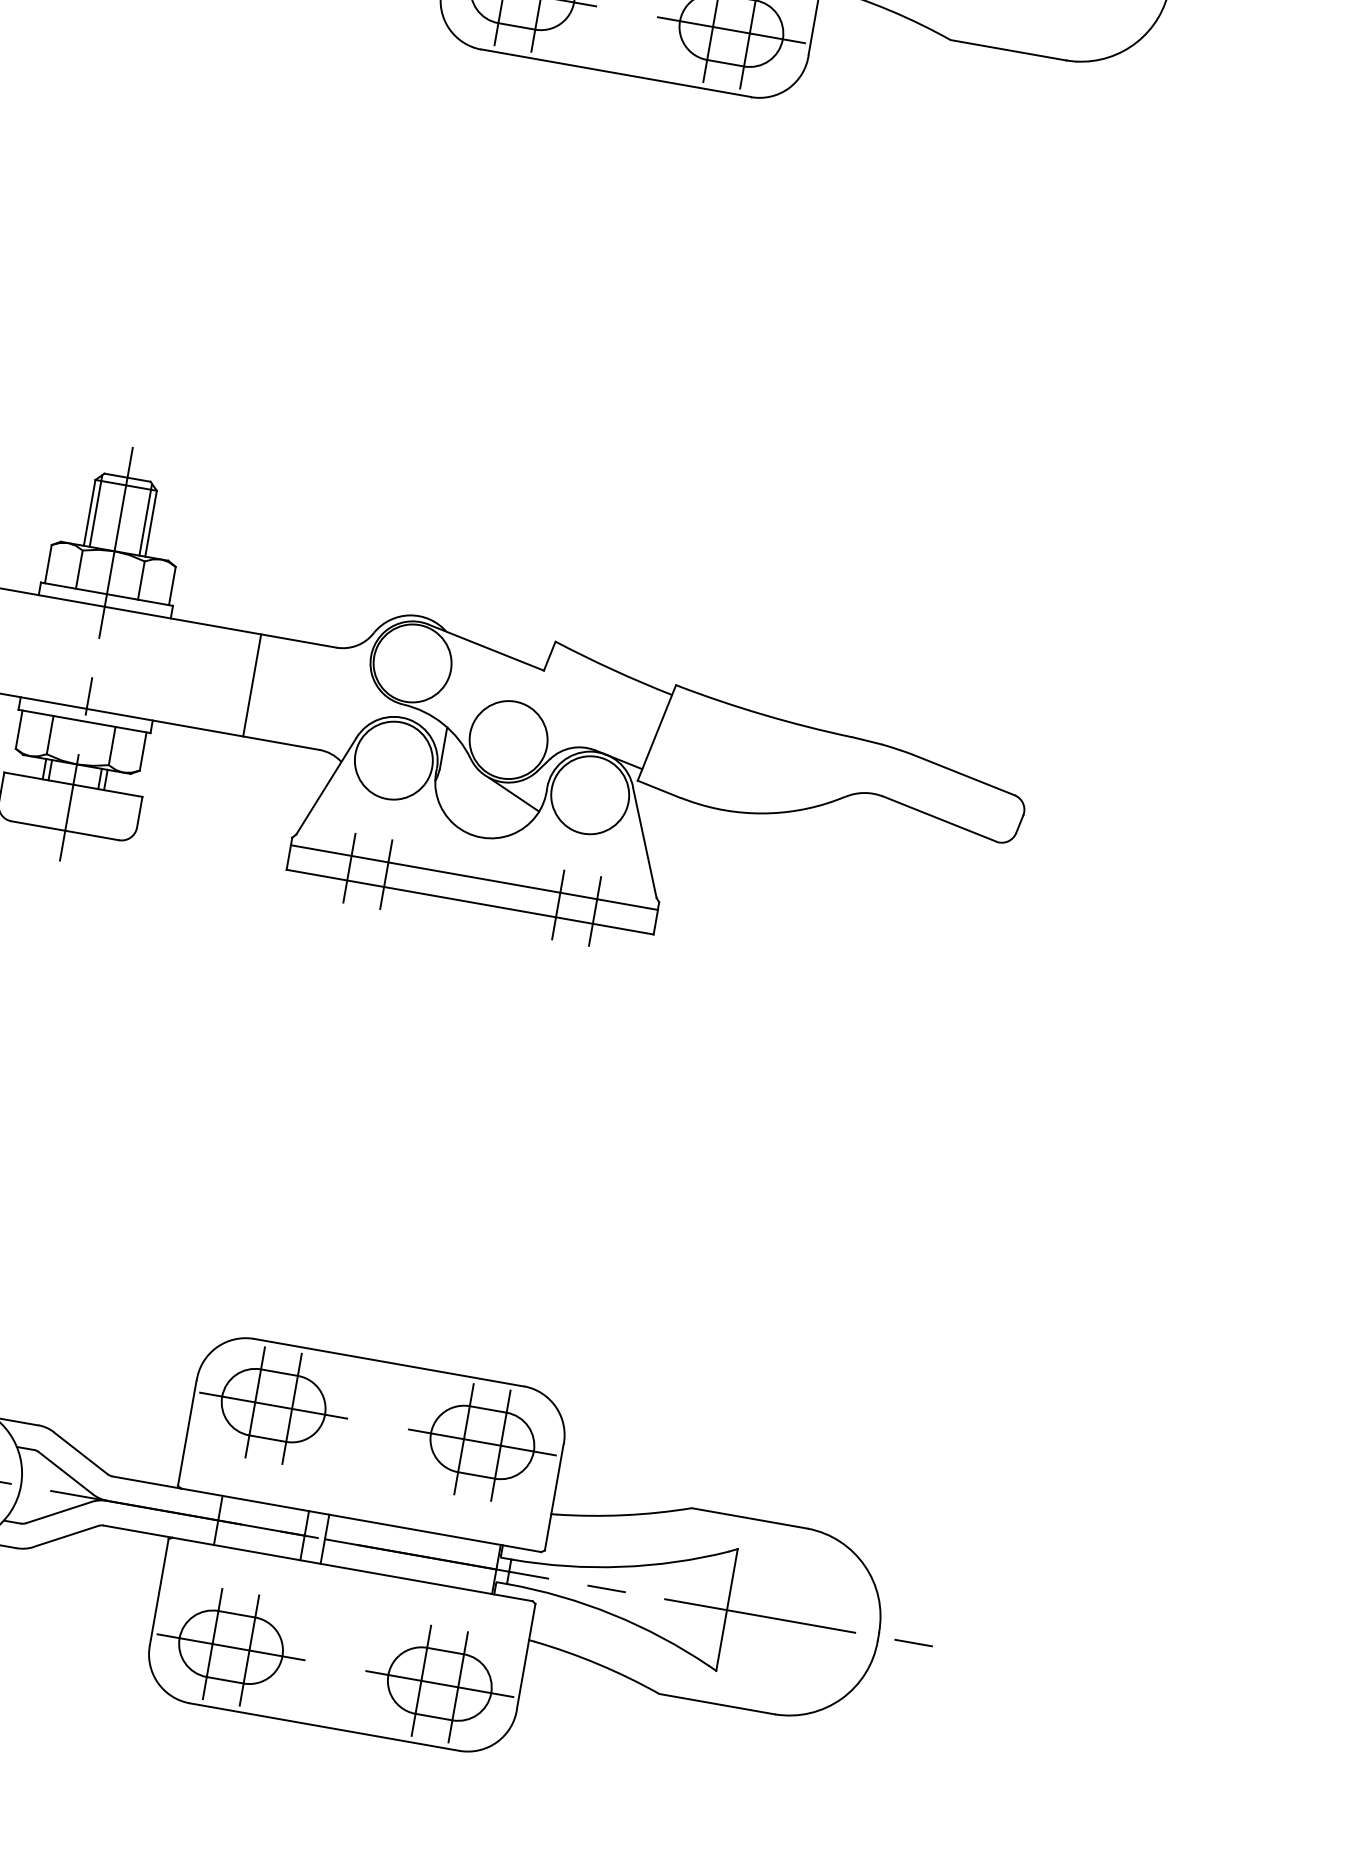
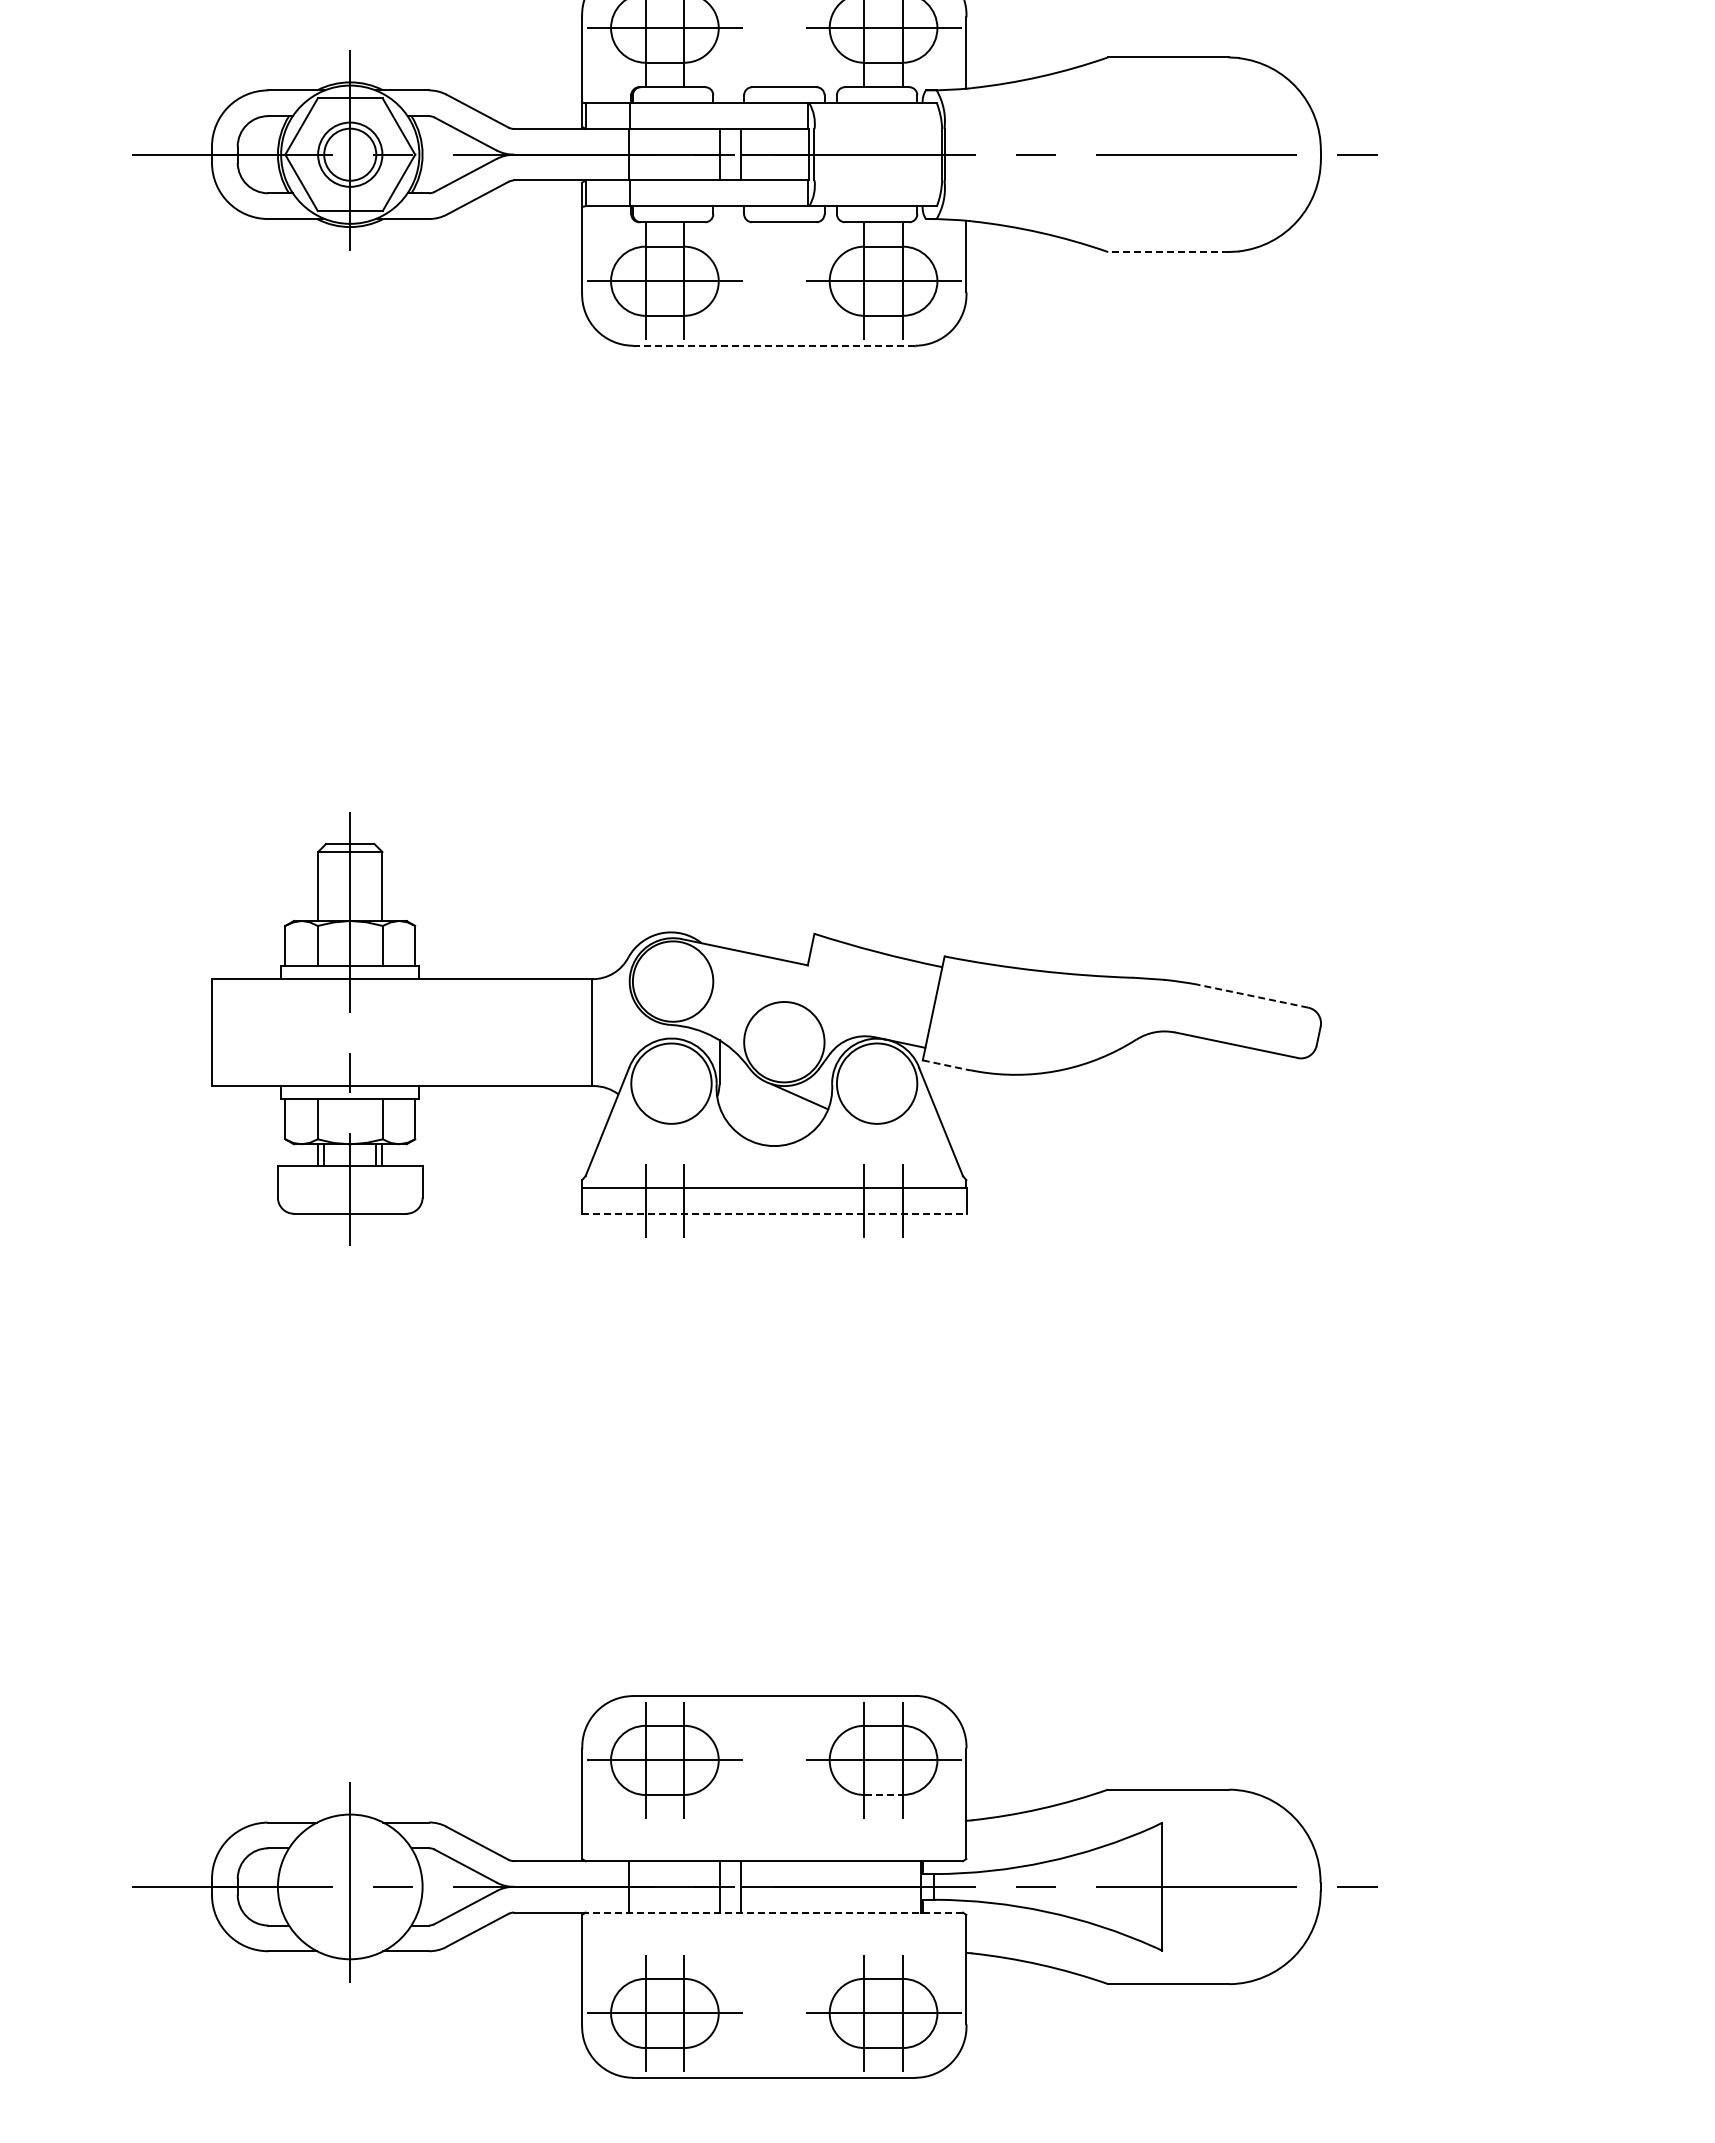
line: (1008, 50) -> (1168, 252), solid -> dashed
line: (616, 73) -> (774, 345), solid -> dashed
line: (96, 511) -> (324, 883), removed
line: (146, 518) -> (376, 882), removed
line: (252, 685) -> (592, 1032), moved
line: (963, 775) -> (1252, 996), solid -> dashed
line: (659, 789) -> (946, 1065), solid -> dashed
line: (470, 901) -> (774, 1213), solid -> dashed
line: (477, 1475) -> (884, 1794), solid -> dashed
line: (352, 1569) -> (774, 1912), solid -> dashed

